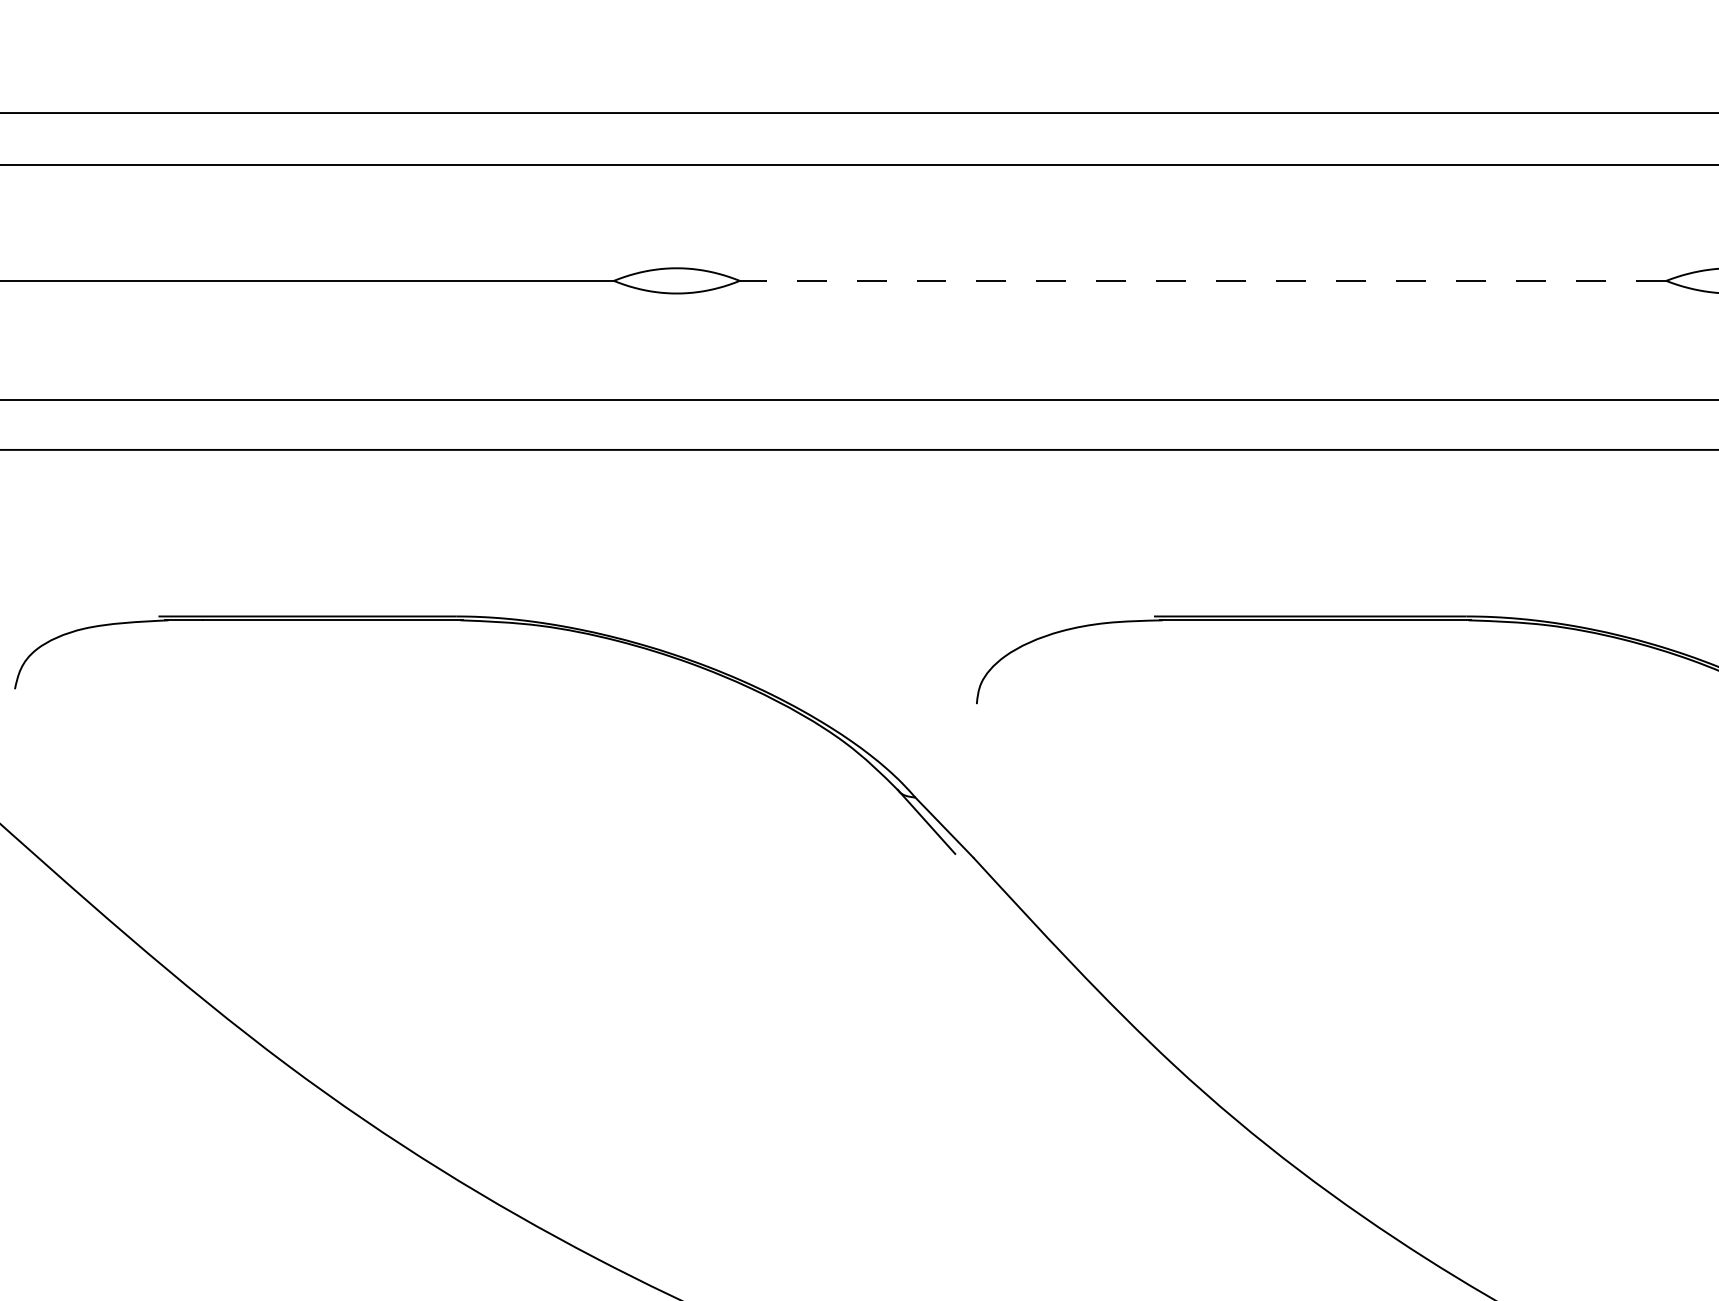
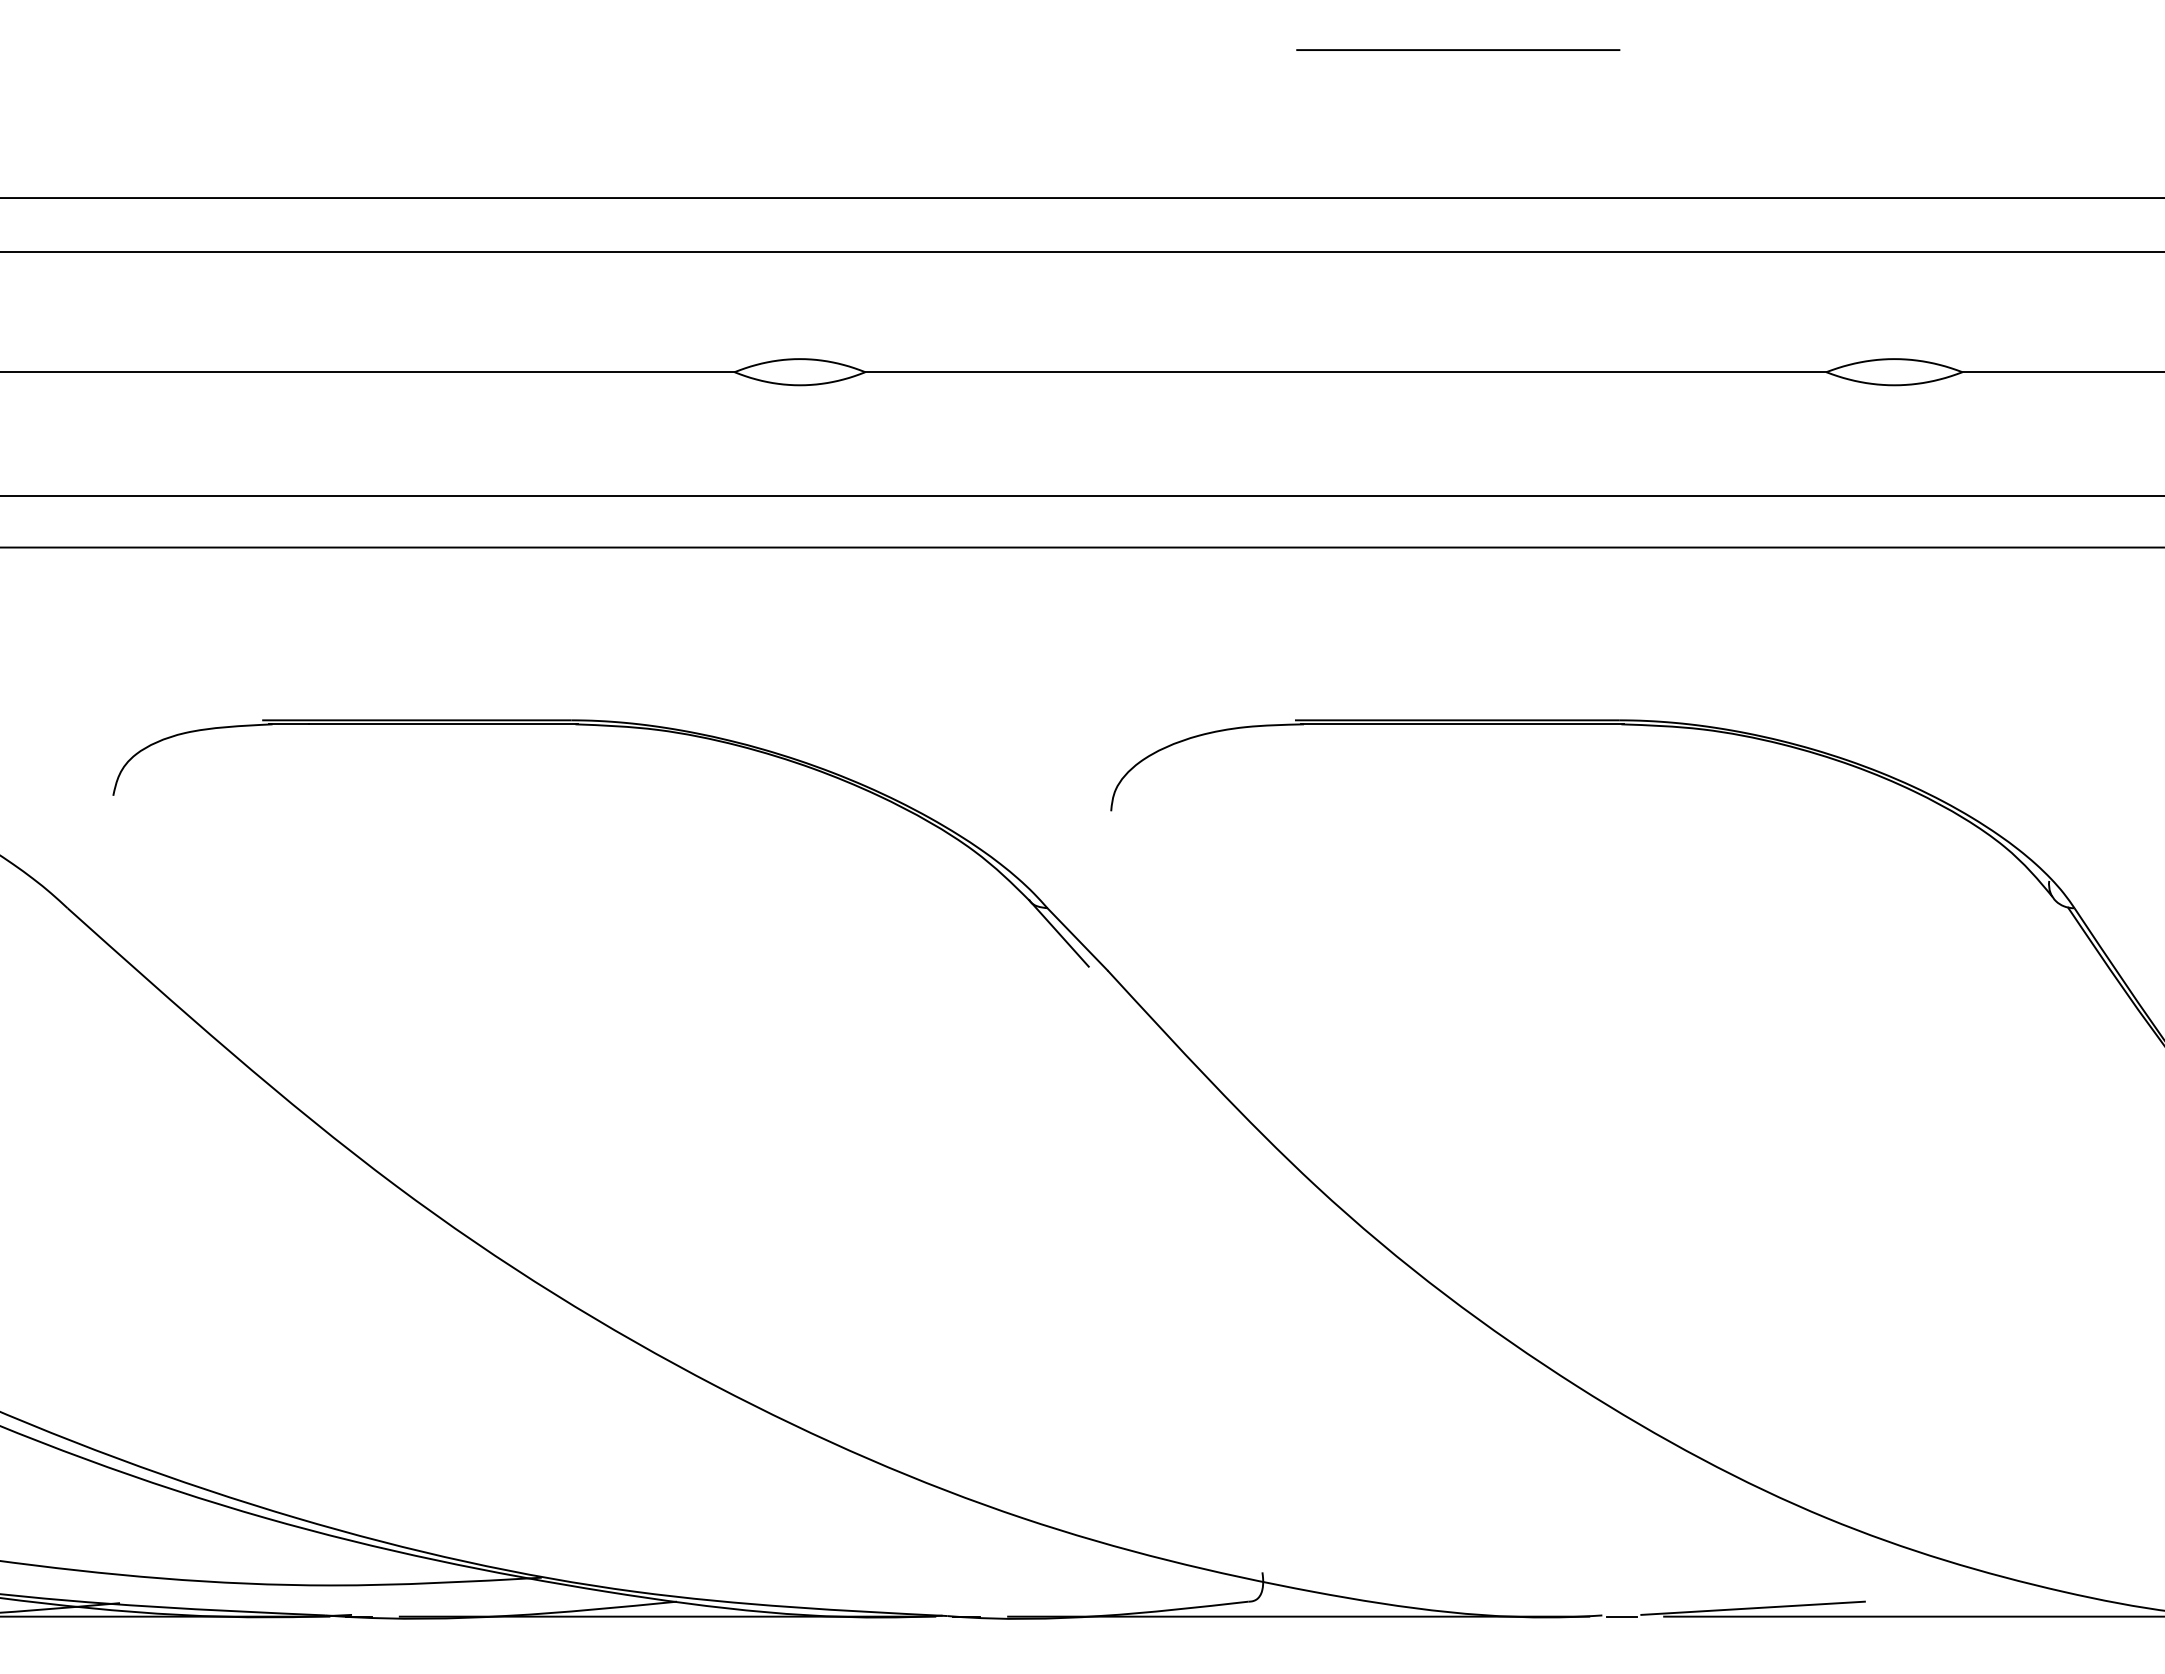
line: (1202, 281) -> (1345, 372), dashed -> solid

